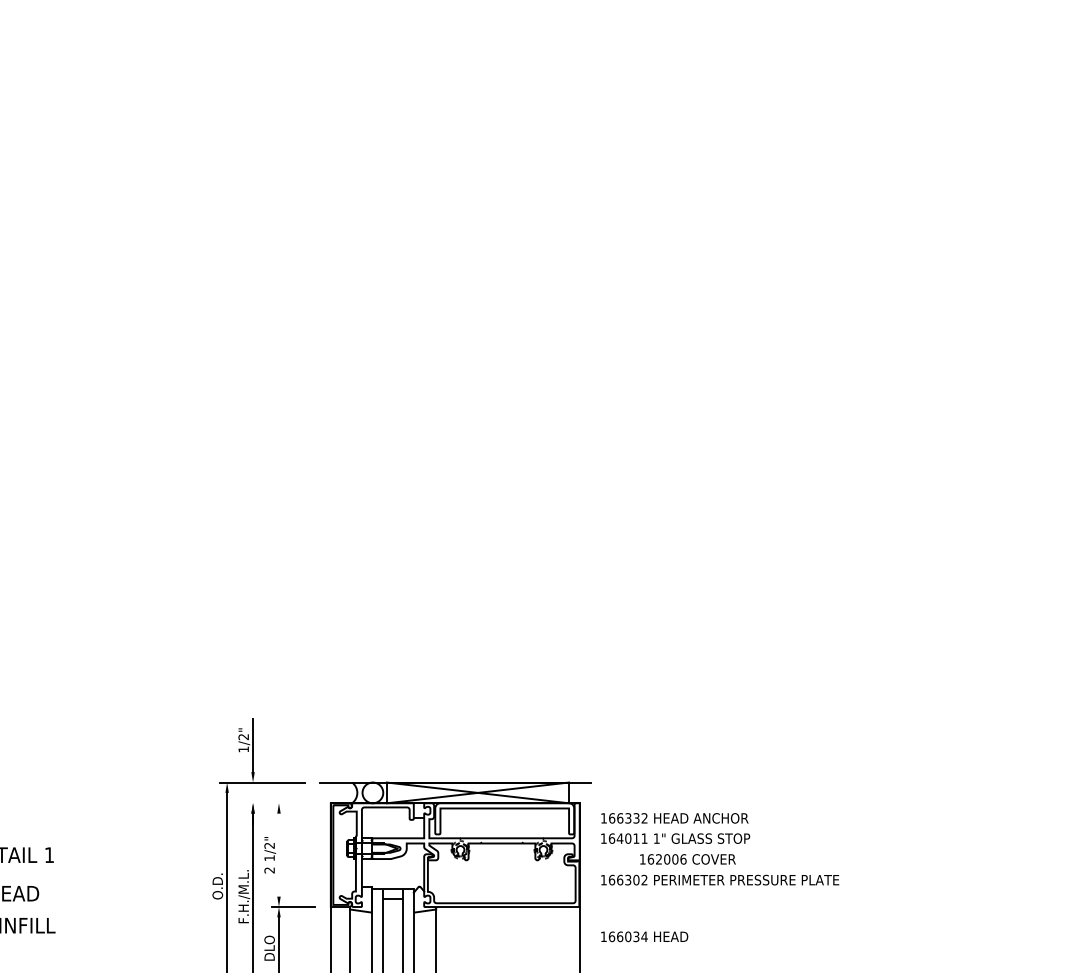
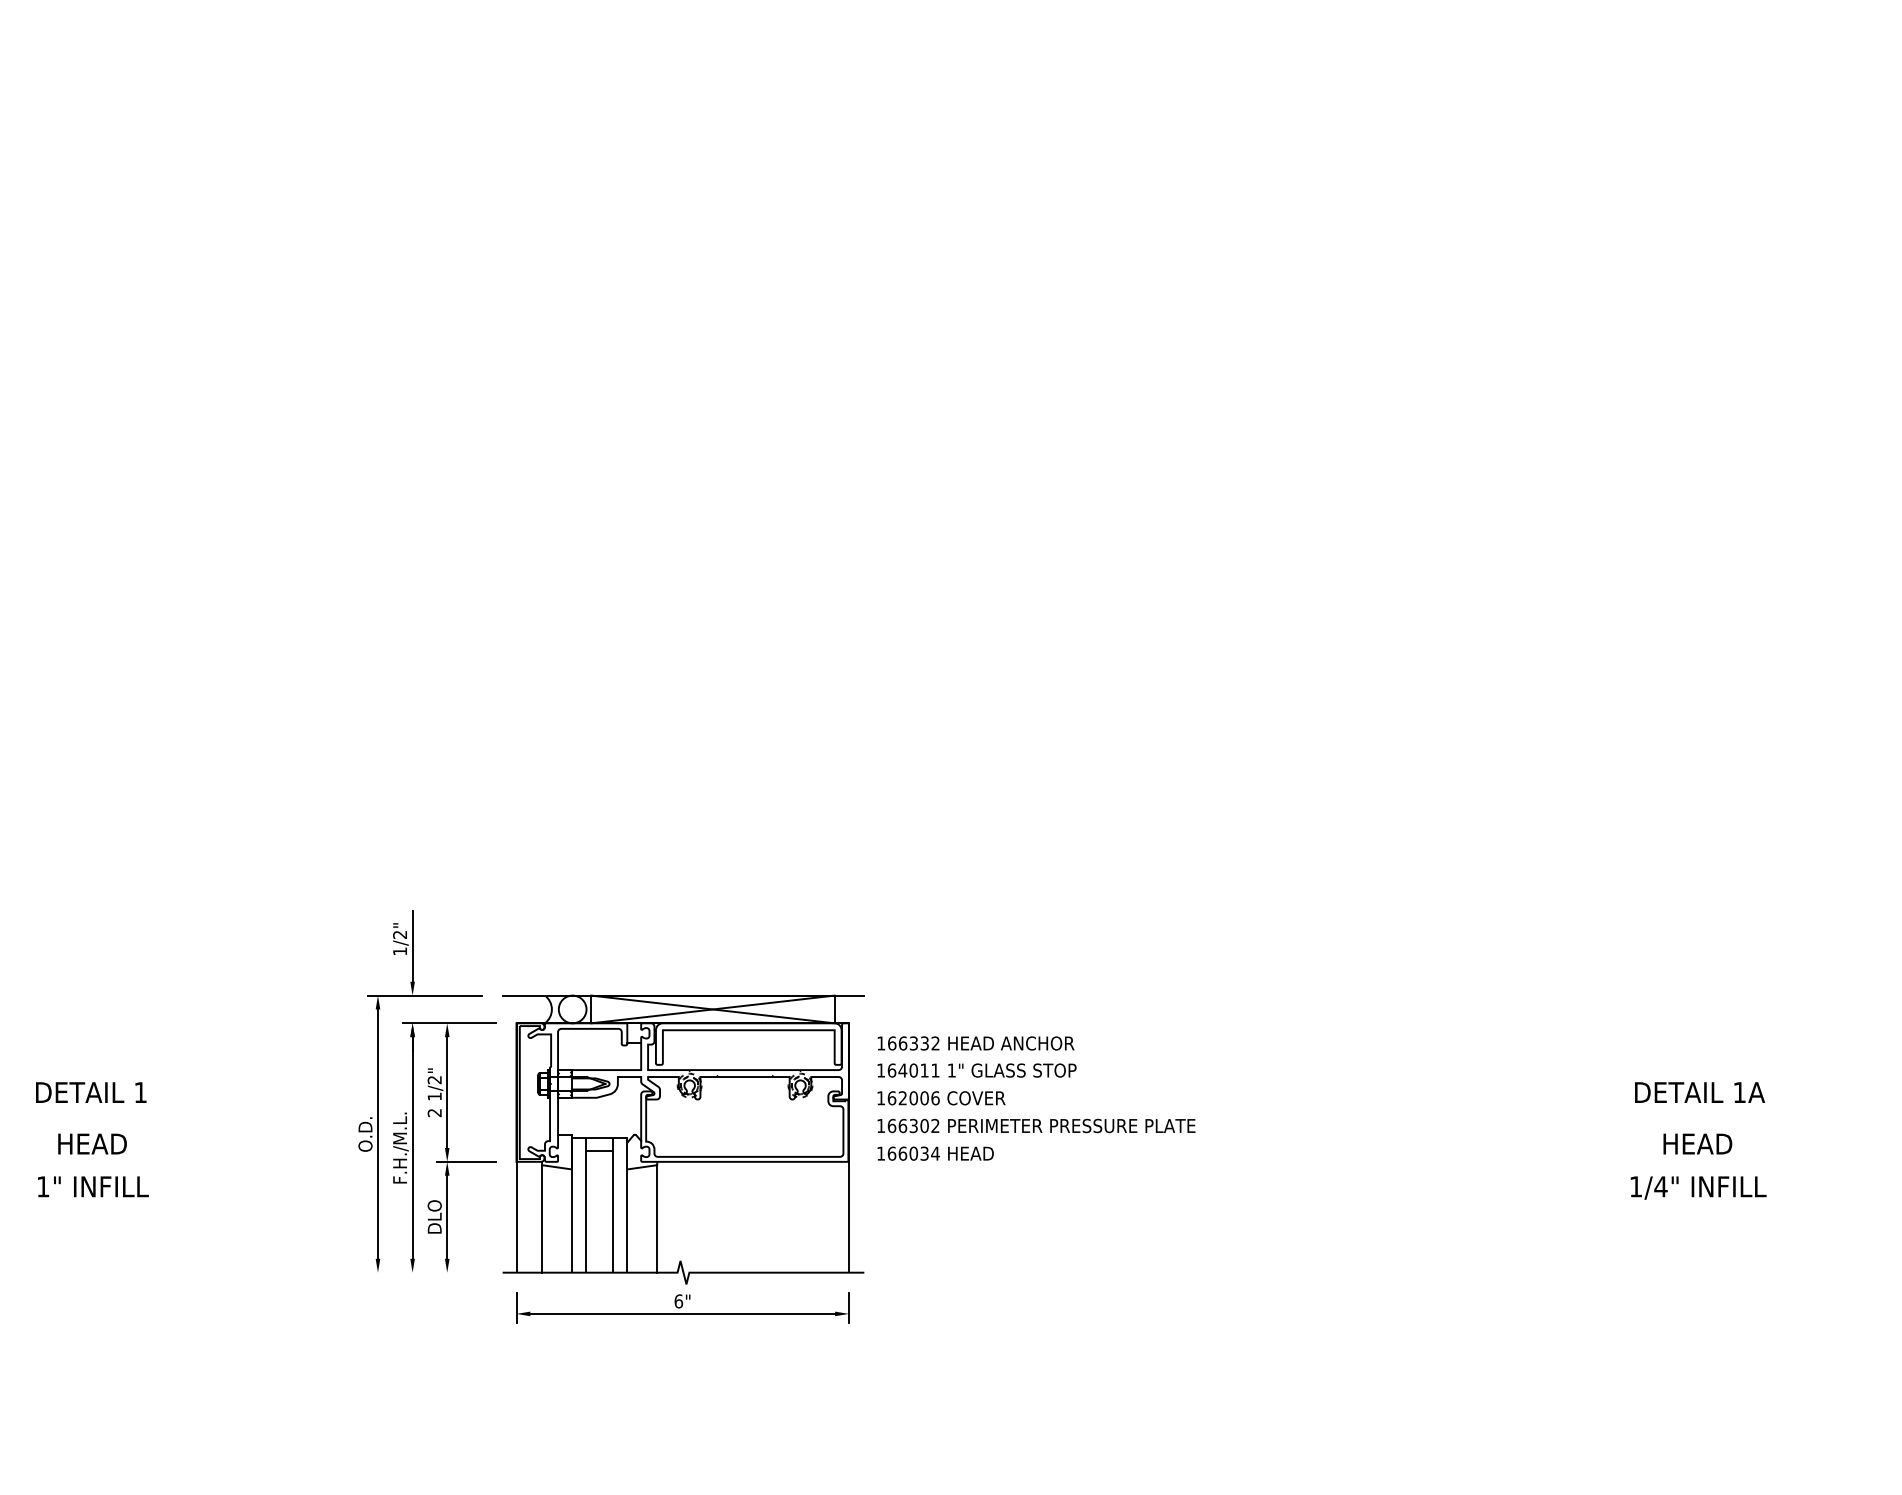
line: (279, 803) -> (448, 1023), added
line: (279, 855) -> (447, 1092), added
text: (687, 859) -> (941, 1098), moved
text: (644, 936) -> (935, 1153), moved

